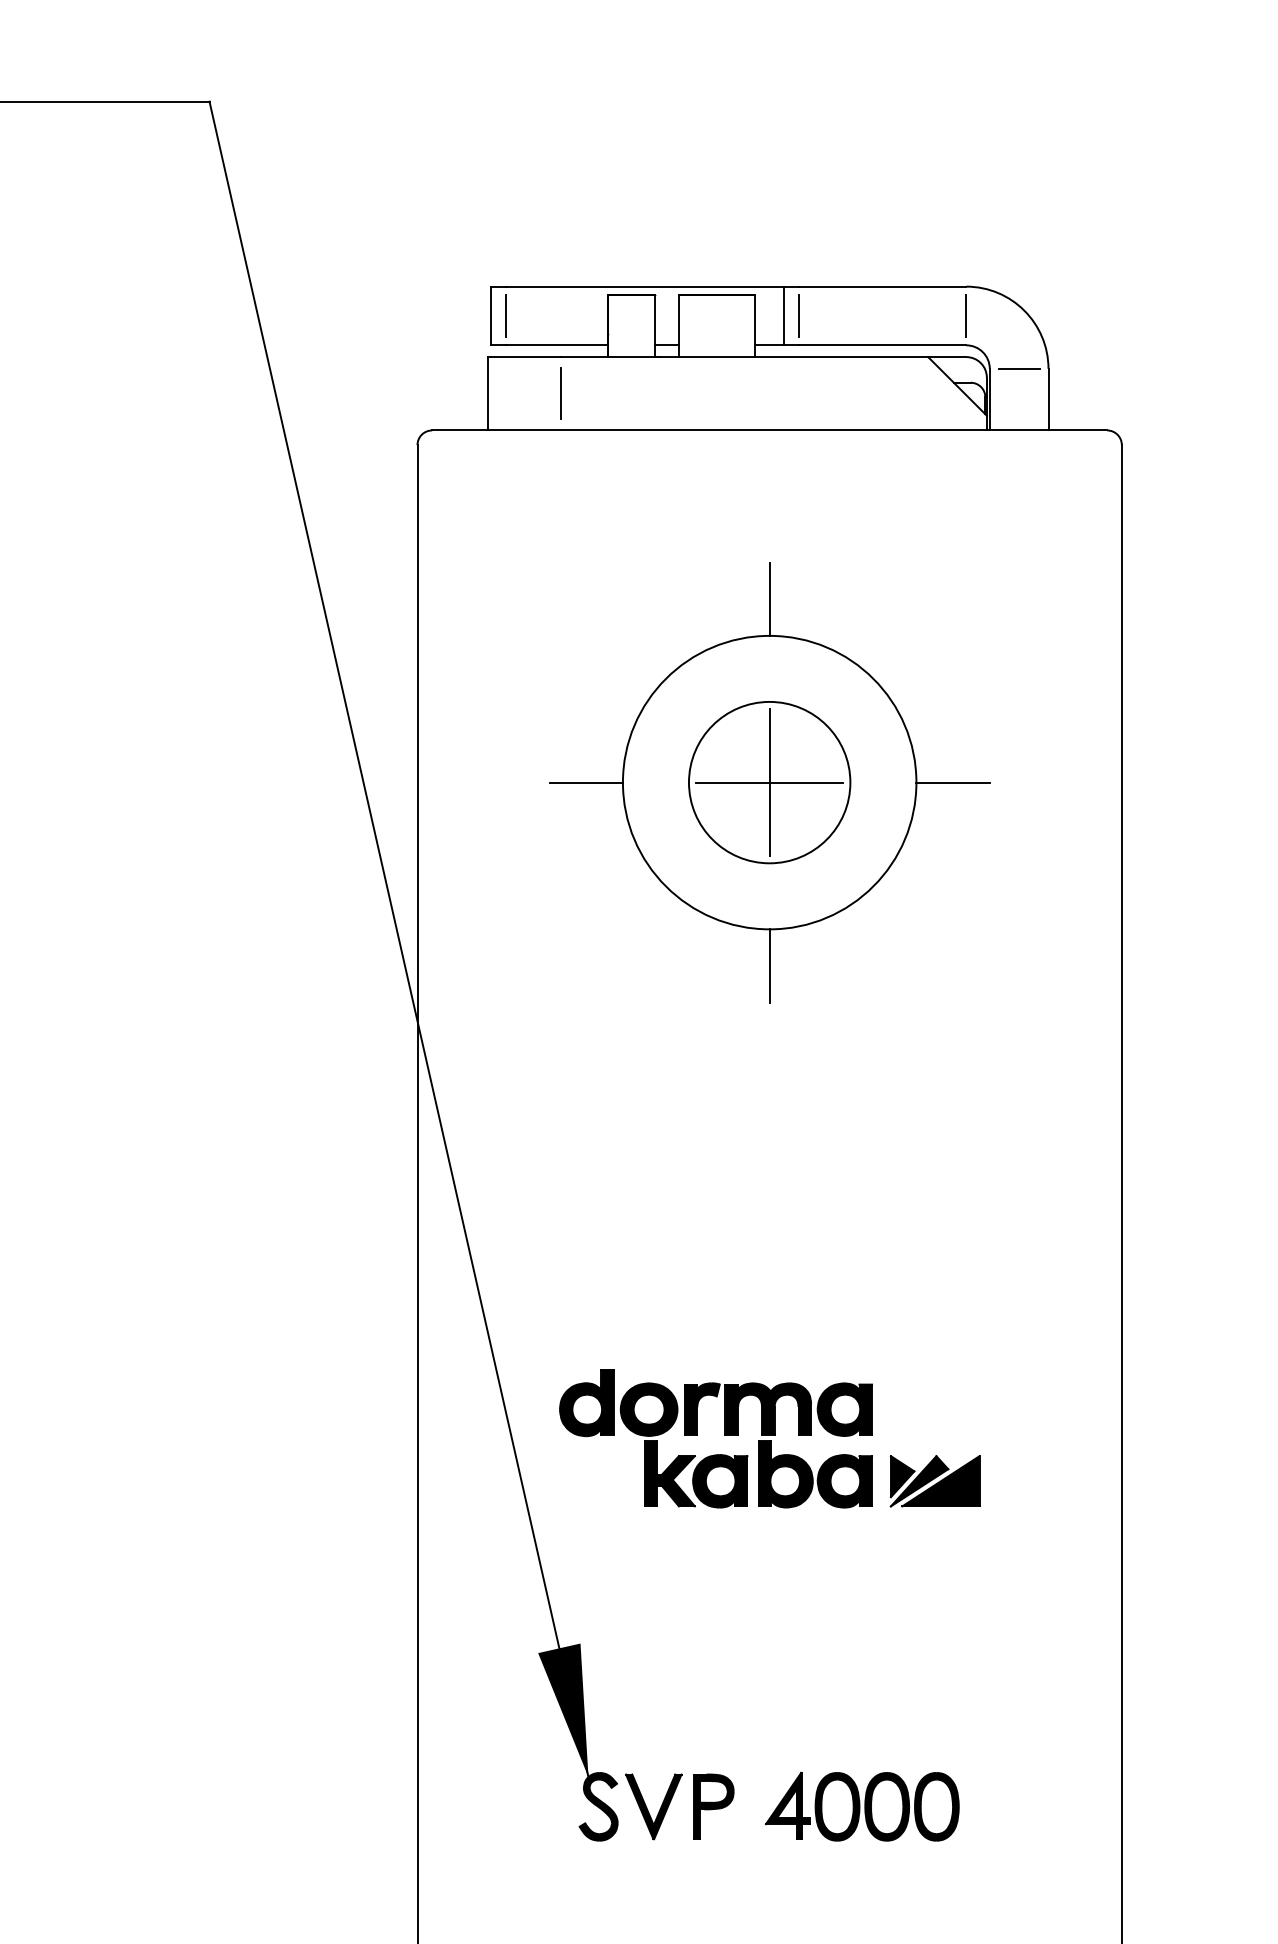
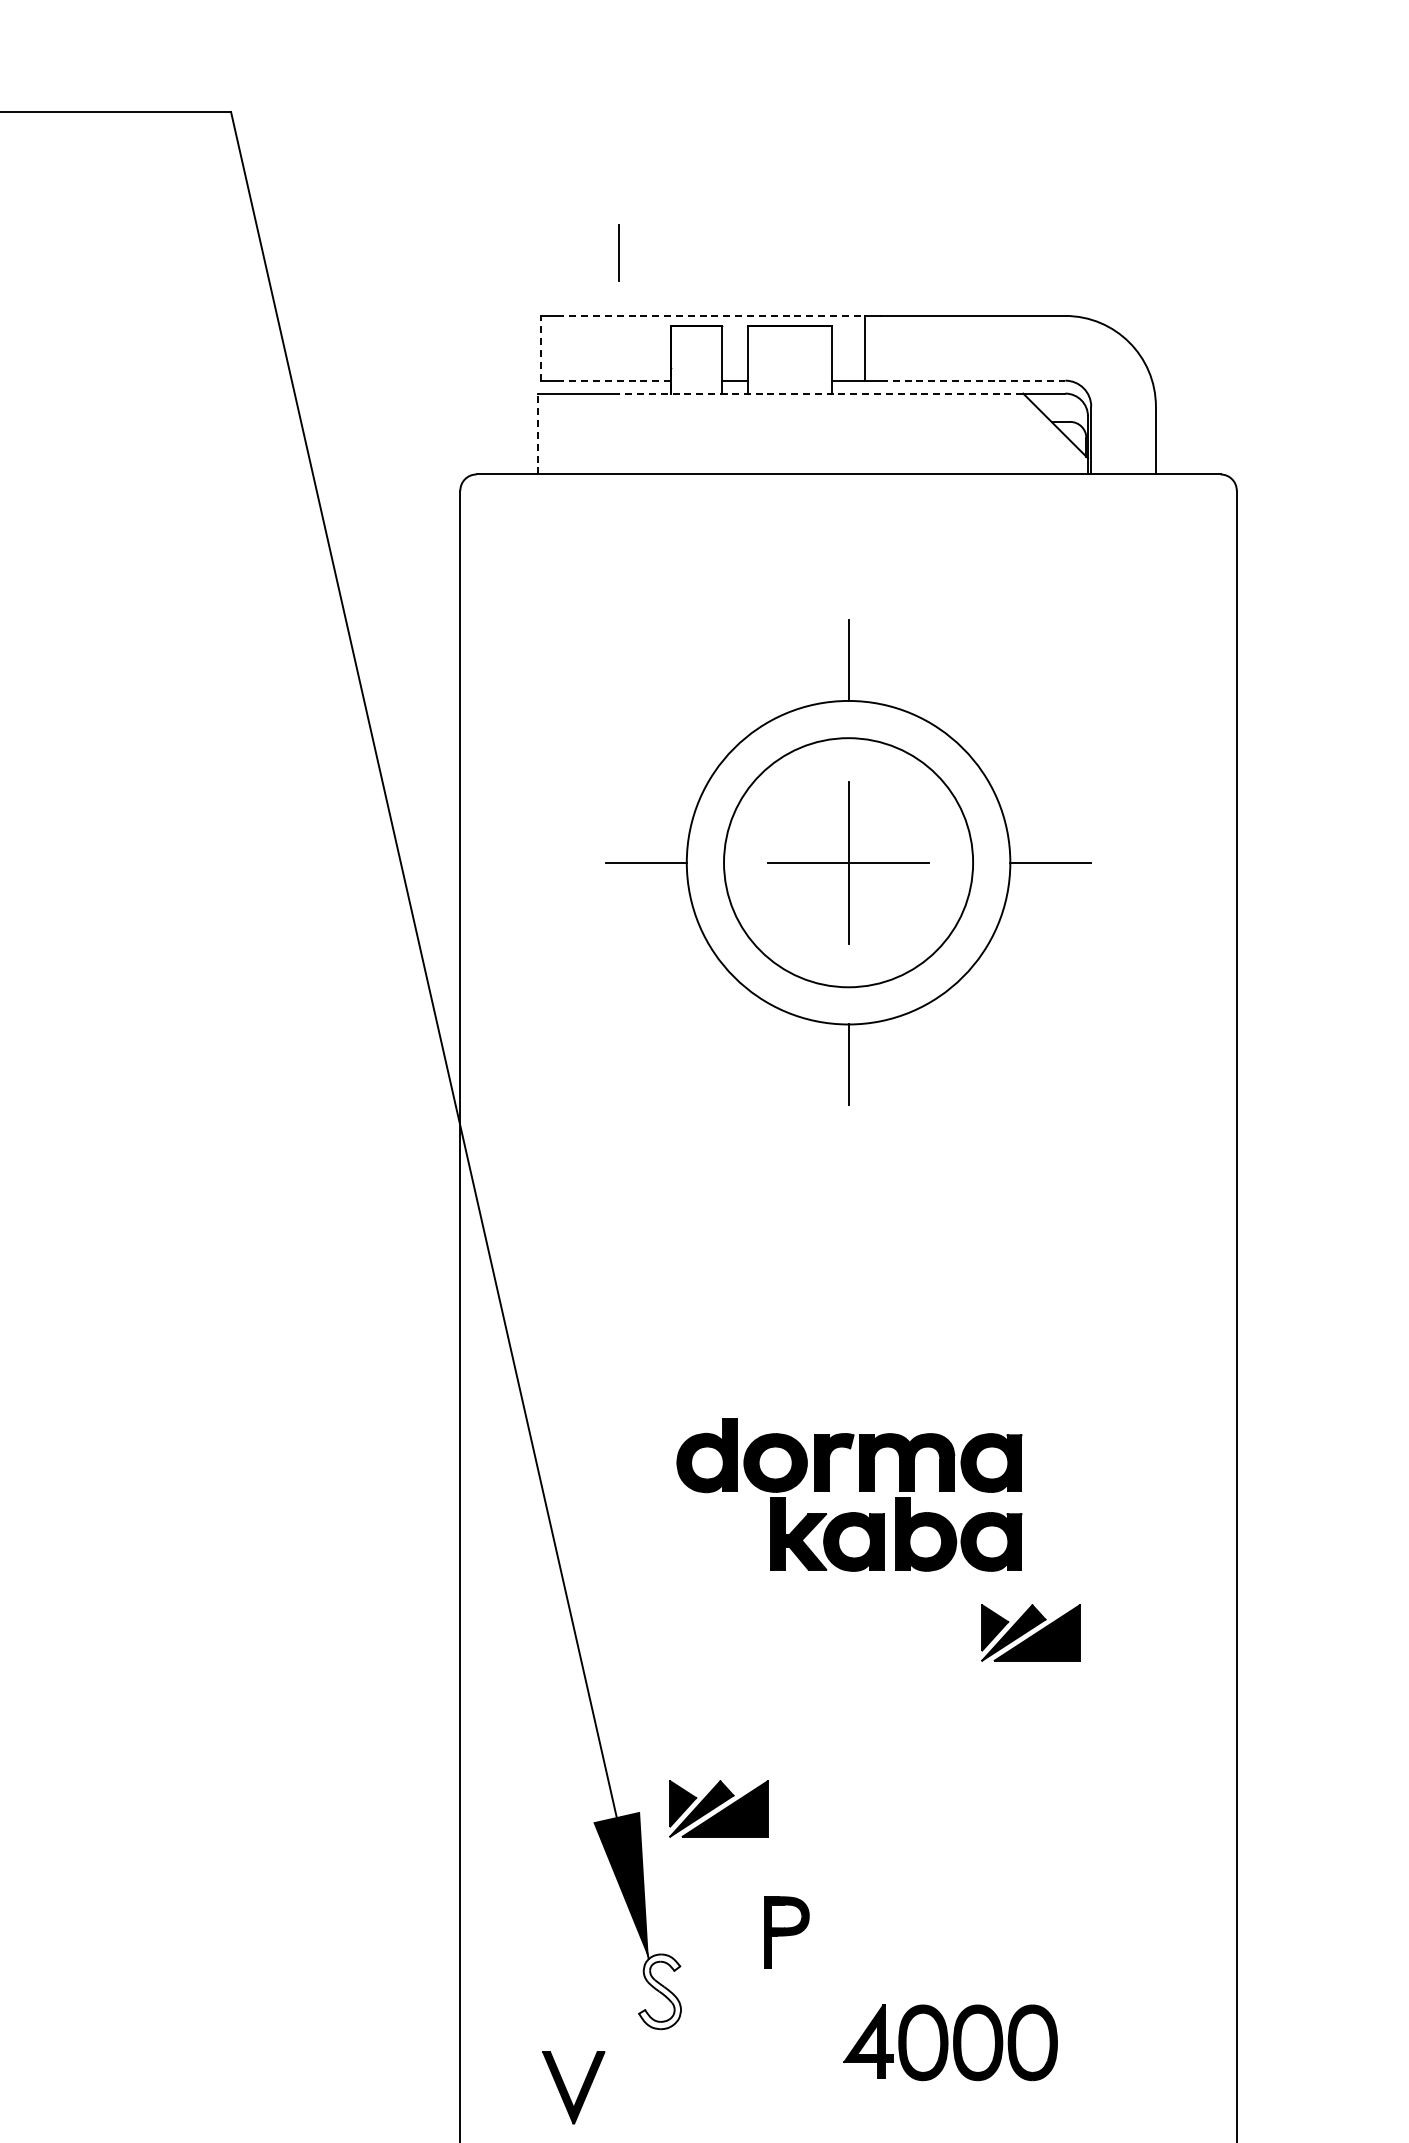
line: (645, 286) -> (711, 315), solid -> dashed
line: (491, 315) -> (541, 347), solid -> dashed
line: (505, 315) -> (557, 347), removed
line: (798, 315) -> (880, 347), removed
line: (966, 315) -> (1065, 347), removed
line: (556, 345) -> (613, 380), solid -> dashed
line: (883, 345) -> (973, 380), solid -> dashed
line: (744, 356) -> (820, 393), solid -> dashed
line: (1019, 368) -> (1123, 406), removed
line: (487, 393) -> (537, 433), solid -> dashed
line: (560, 393) -> (618, 252), moved
circle: (769, 782) -> (848, 862), size x1.4
part: (725, 1435) -> (859, 1491), moved
part: (651, 1640) -> (718, 1808), added
fill: (599, 1806) -> (660, 1991), removed
part: (713, 1806) -> (786, 1932), moved
part: (862, 1806) -> (950, 2042), moved
part: (648, 1809) -> (567, 2090), moved

